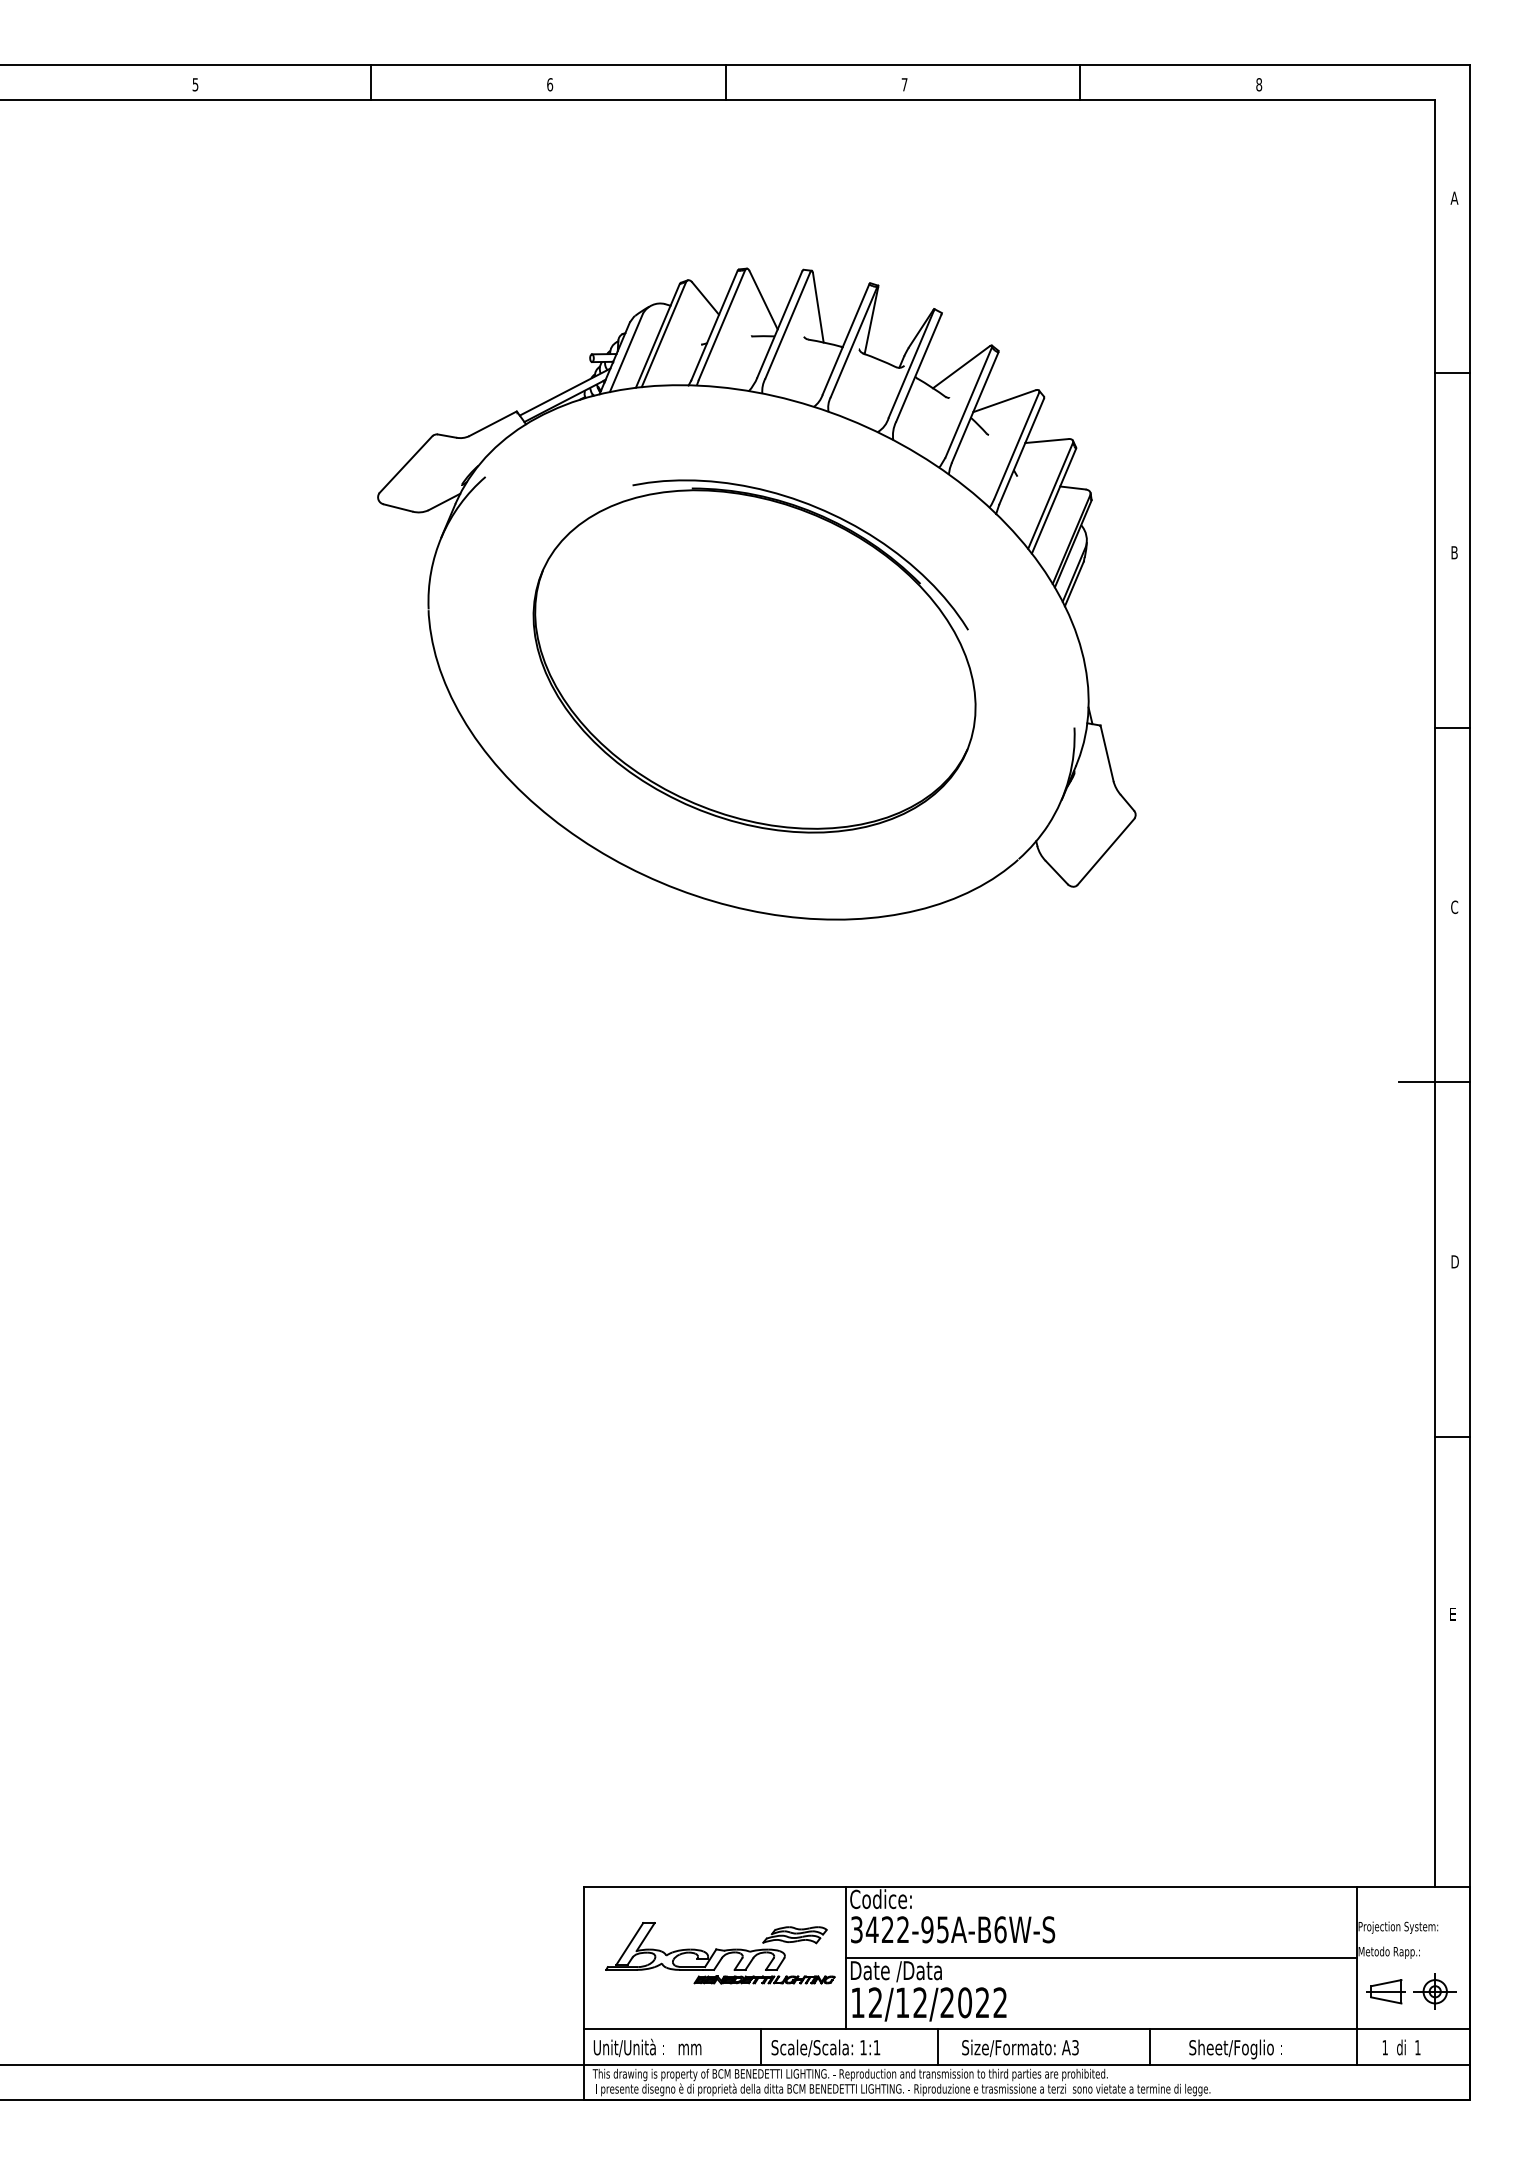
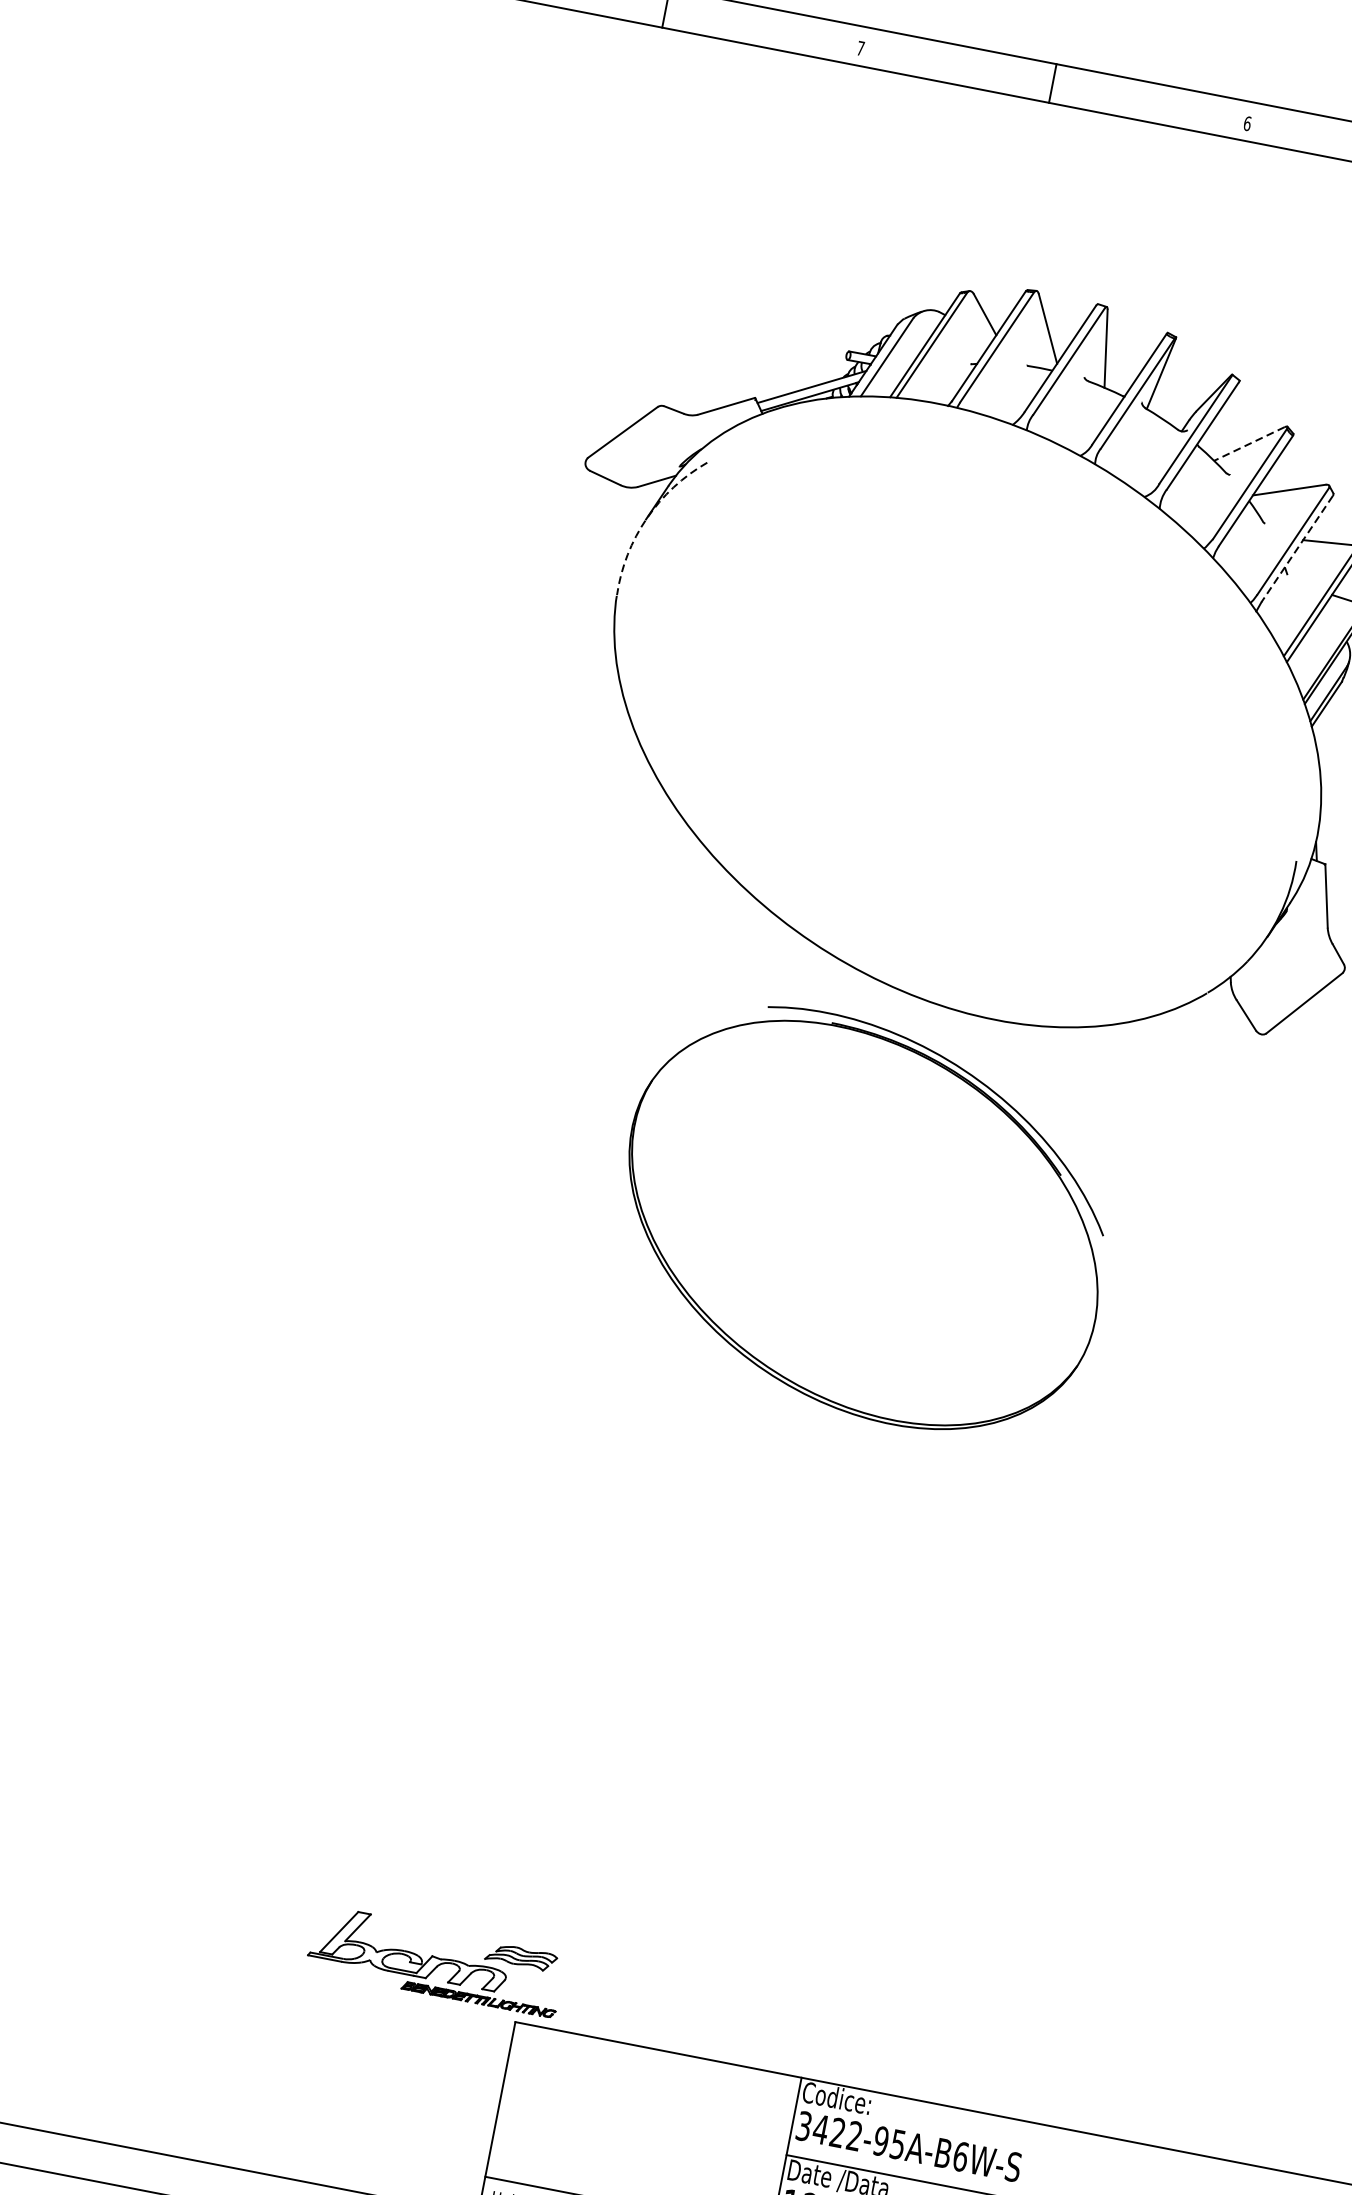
text: (550, 84) -> (861, 48), 6 -> 7
text: (904, 84) -> (1247, 123), 7 -> 6
line: (960, 367) -> (1248, 444), solid -> dashed
line: (1021, 451) -> (1297, 548), solid -> dashed
arc: (441, 536) -> (646, 518), solid -> dashed
part: (754, 656) -> (864, 1219), moved
part: (720, 1953) -> (436, 1961), moved

